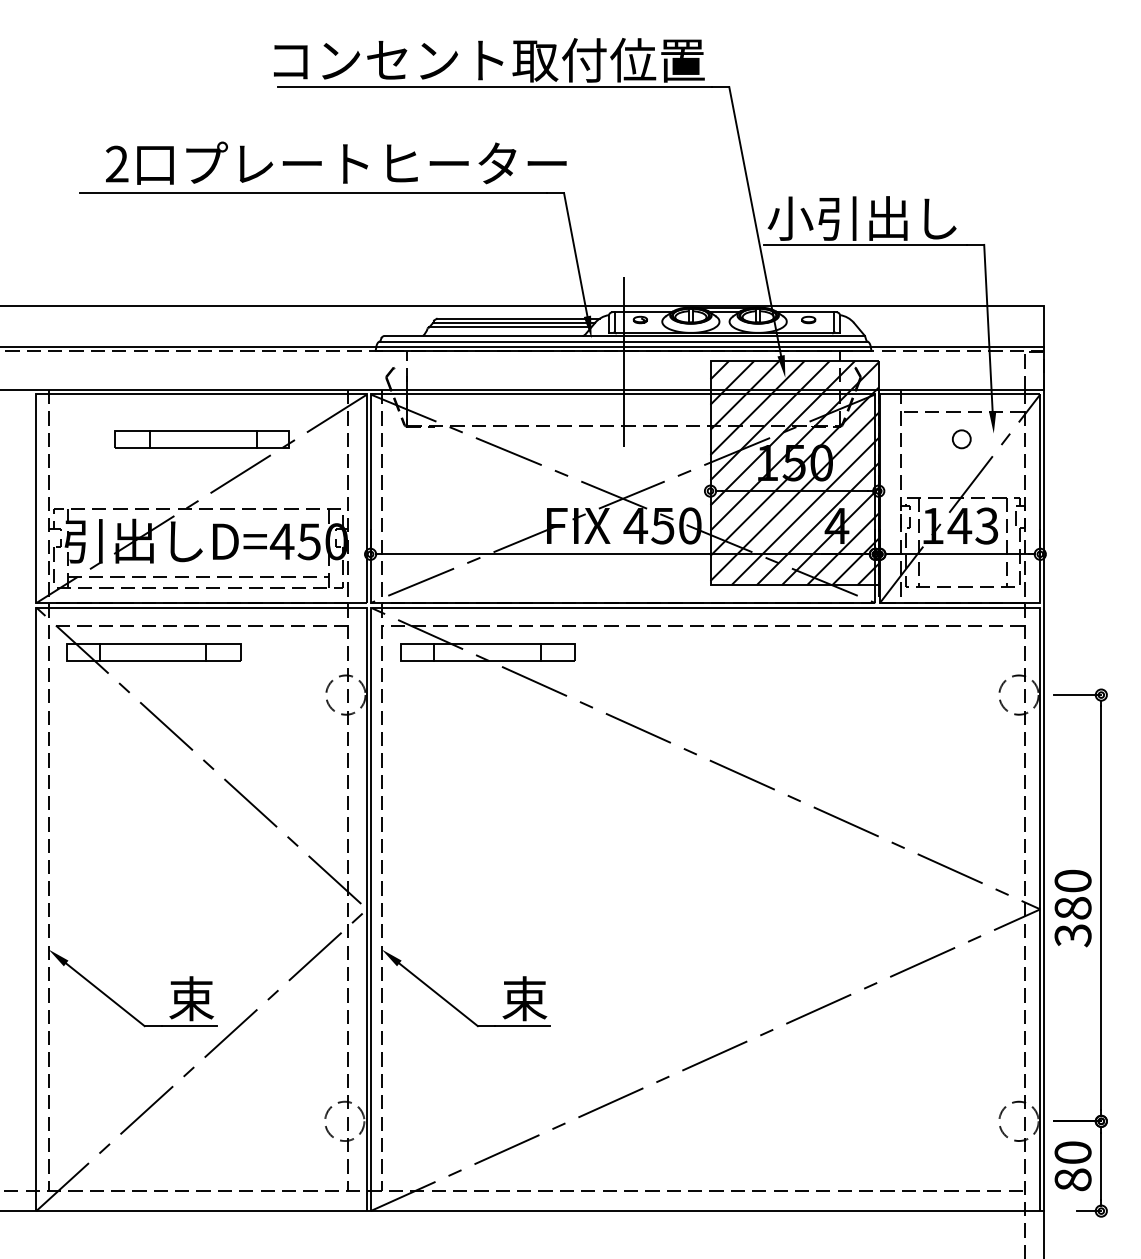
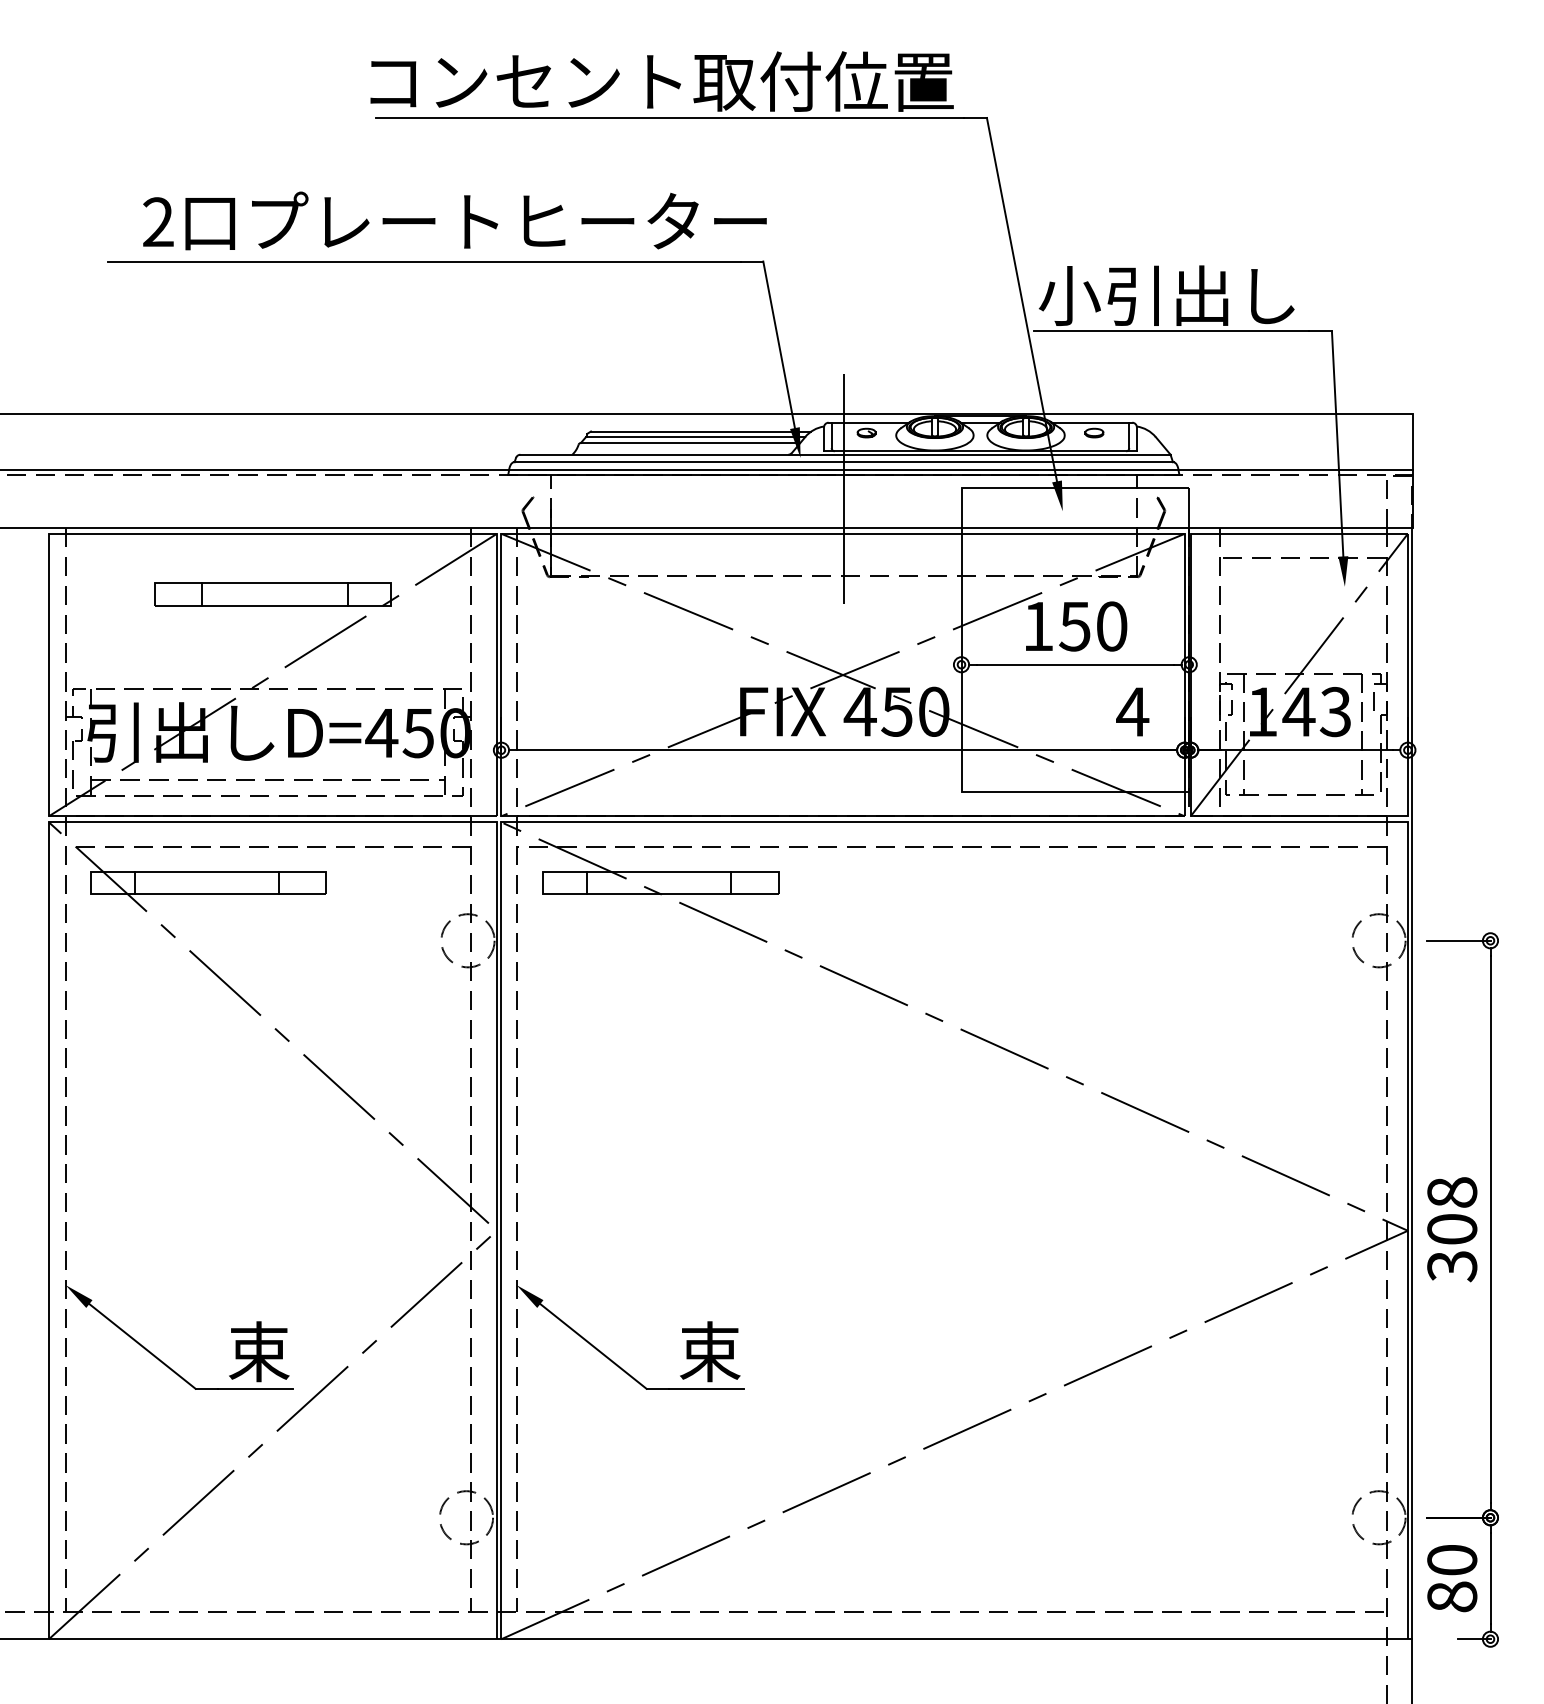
circle: (961, 439) -> (1301, 594), removed
hatch: (794, 472) -> (1075, 639), removed
text: (1072, 894) -> (1451, 1210), 380 -> 308

